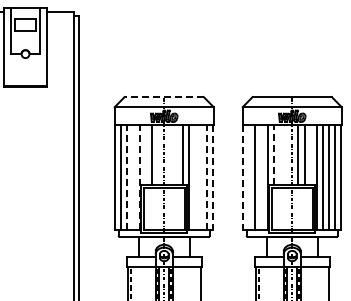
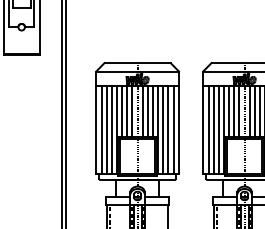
line: (164, 97) -> (137, 63), dashed -> solid
line: (273, 154) -> (228, 111), dashed -> solid
line: (145, 155) -> (121, 111), added
line: (158, 155) -> (132, 111), added
line: (170, 155) -> (142, 111), added
line: (176, 155) -> (147, 111), added
line: (279, 155) -> (233, 111), added
line: (286, 155) -> (239, 111), added
line: (310, 155) -> (259, 111), added
line: (127, 177) -> (106, 130), dashed -> solid
line: (133, 177) -> (111, 130), added
line: (139, 177) -> (116, 130), dashed -> solid
line: (194, 177) -> (162, 130), added
line: (201, 177) -> (168, 130), added
line: (207, 177) -> (173, 130), dashed -> solid
line: (249, 177) -> (208, 130), added
line: (261, 177) -> (218, 130), added
line: (213, 178) -> (178, 131), dashed -> solid
line: (243, 178) -> (203, 131), dashed -> solid

